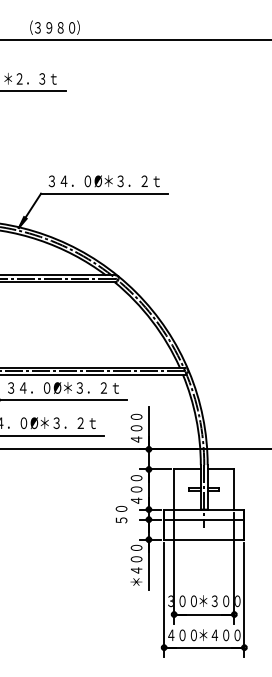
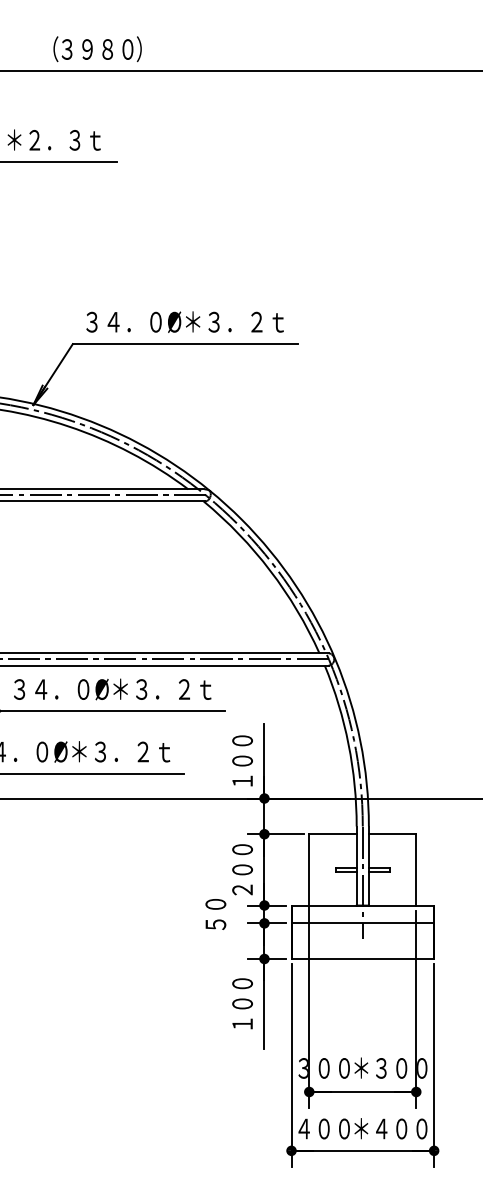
text: (136, 439) -> (242, 780), ４００ -> １００
text: (136, 500) -> (242, 889), ４００ -> ２００
text: (136, 564) -> (242, 1003), ＊４００ -> １００

